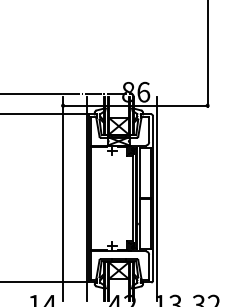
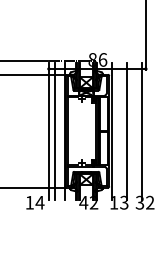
line: (71, 198) -> (54, 131), added
line: (178, 198) -> (126, 131), added
line: (201, 198) -> (141, 131), added

